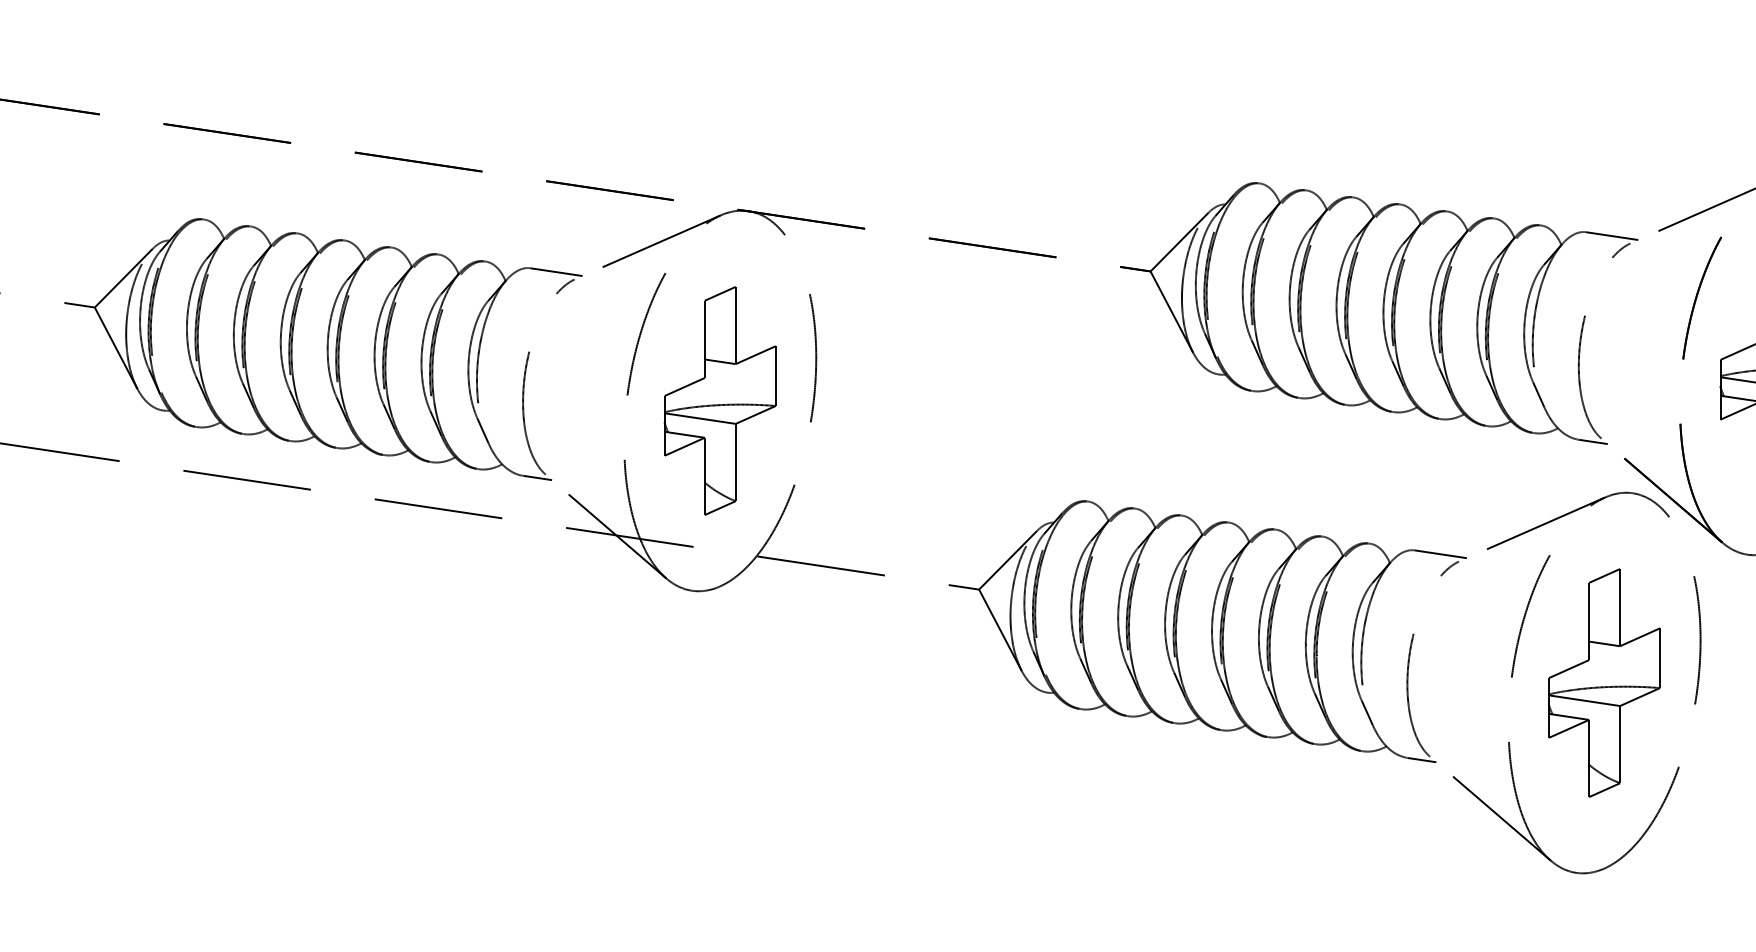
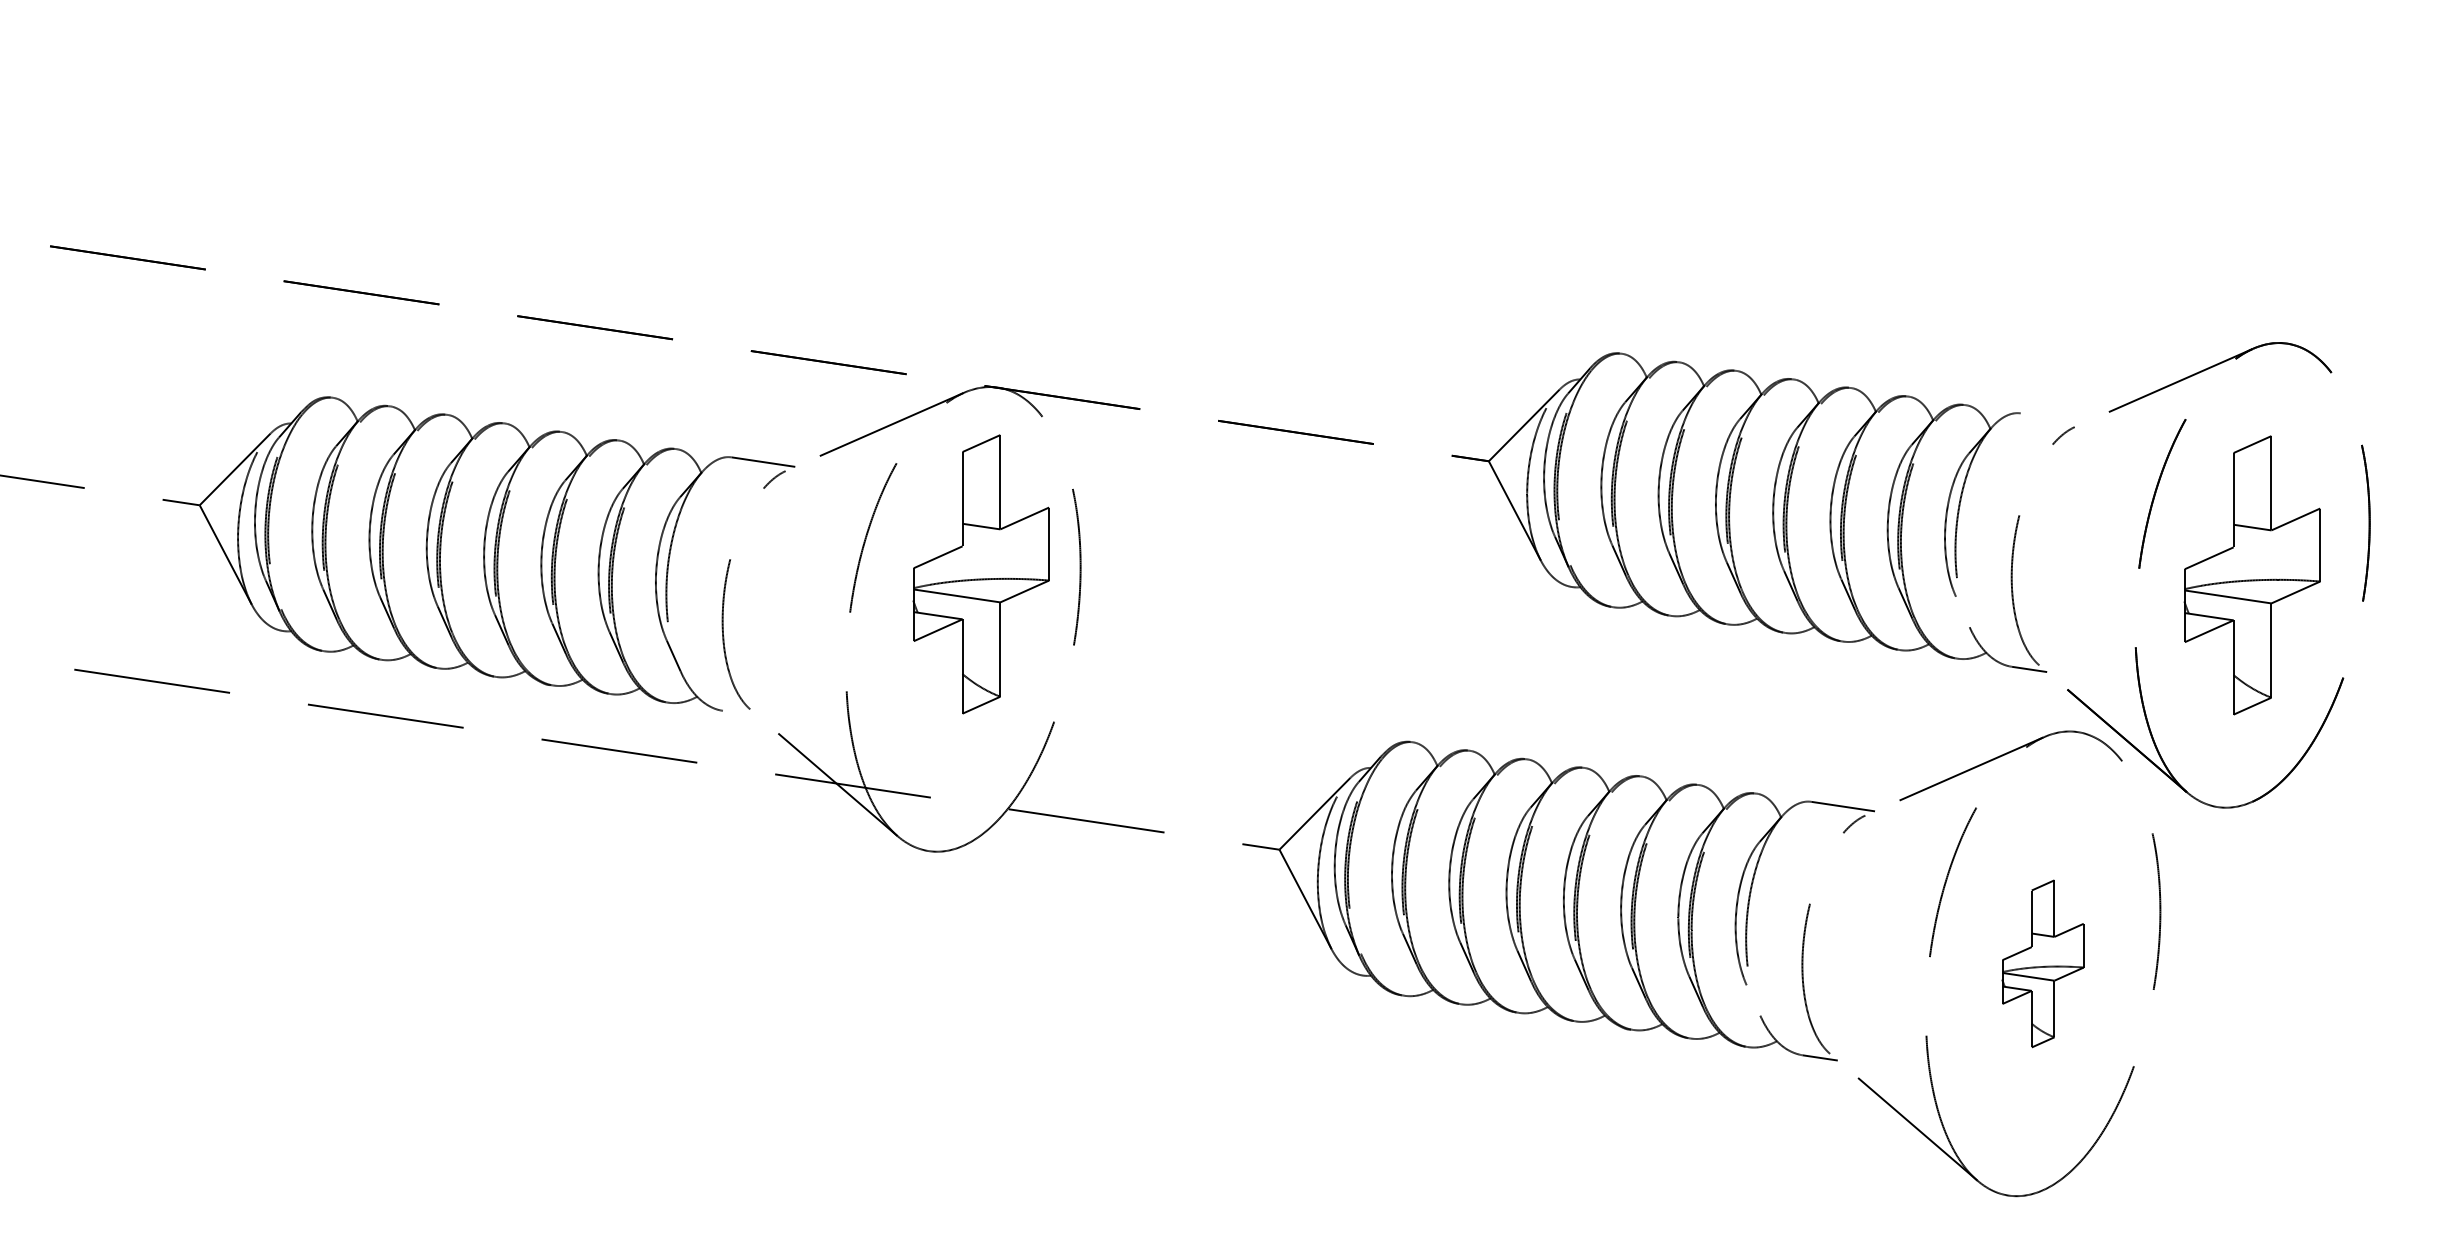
line: (1612, 235) -> (2052, 417), removed
line: (1538, 394) -> (1962, 611), removed
part: (719, 401) -> (980, 574), moved
line: (537, 478) -> (740, 713), removed
part: (1604, 682) -> (2042, 963), size x0.6
line: (1367, 713) -> (1753, 1000), removed

